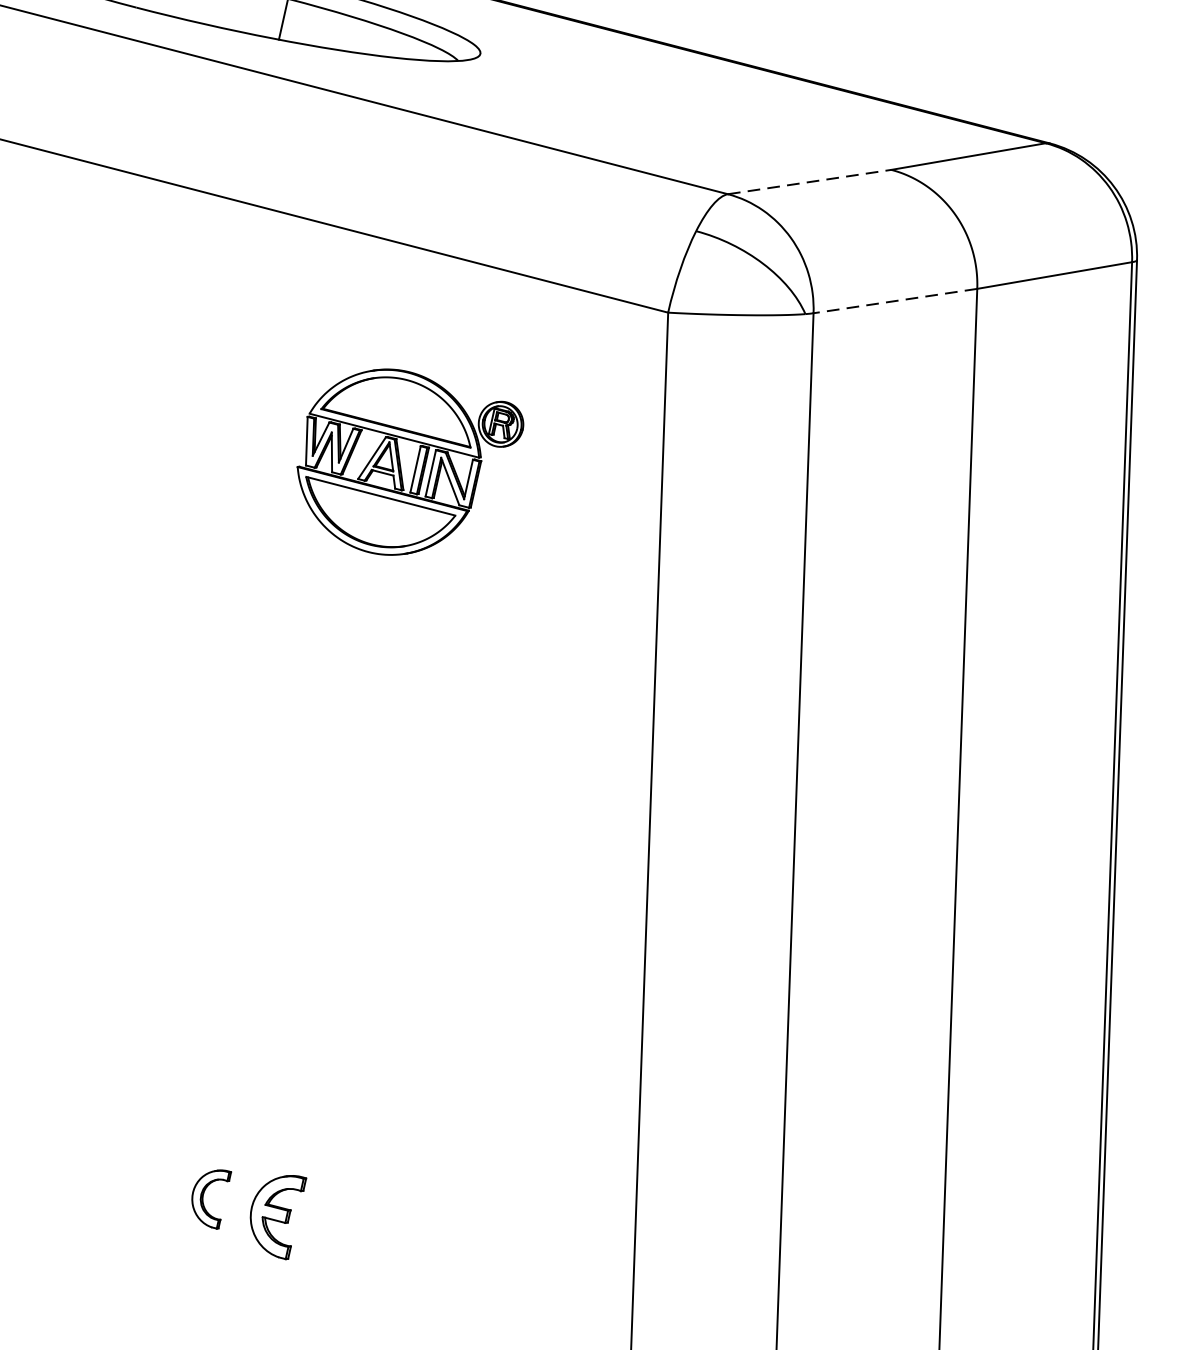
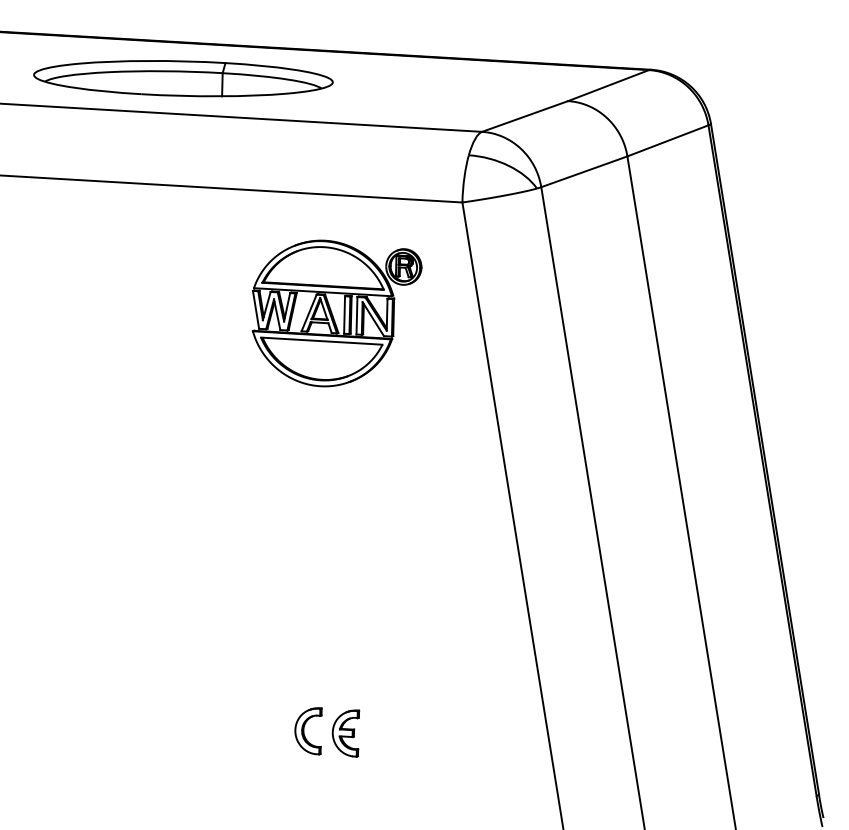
line: (810, 182) -> (525, 116), dashed -> solid
line: (895, 300) -> (584, 171), dashed -> solid
part: (405, 465) -> (336, 313), size x1.43
part: (209, 1197) -> (308, 731), size x1.43

